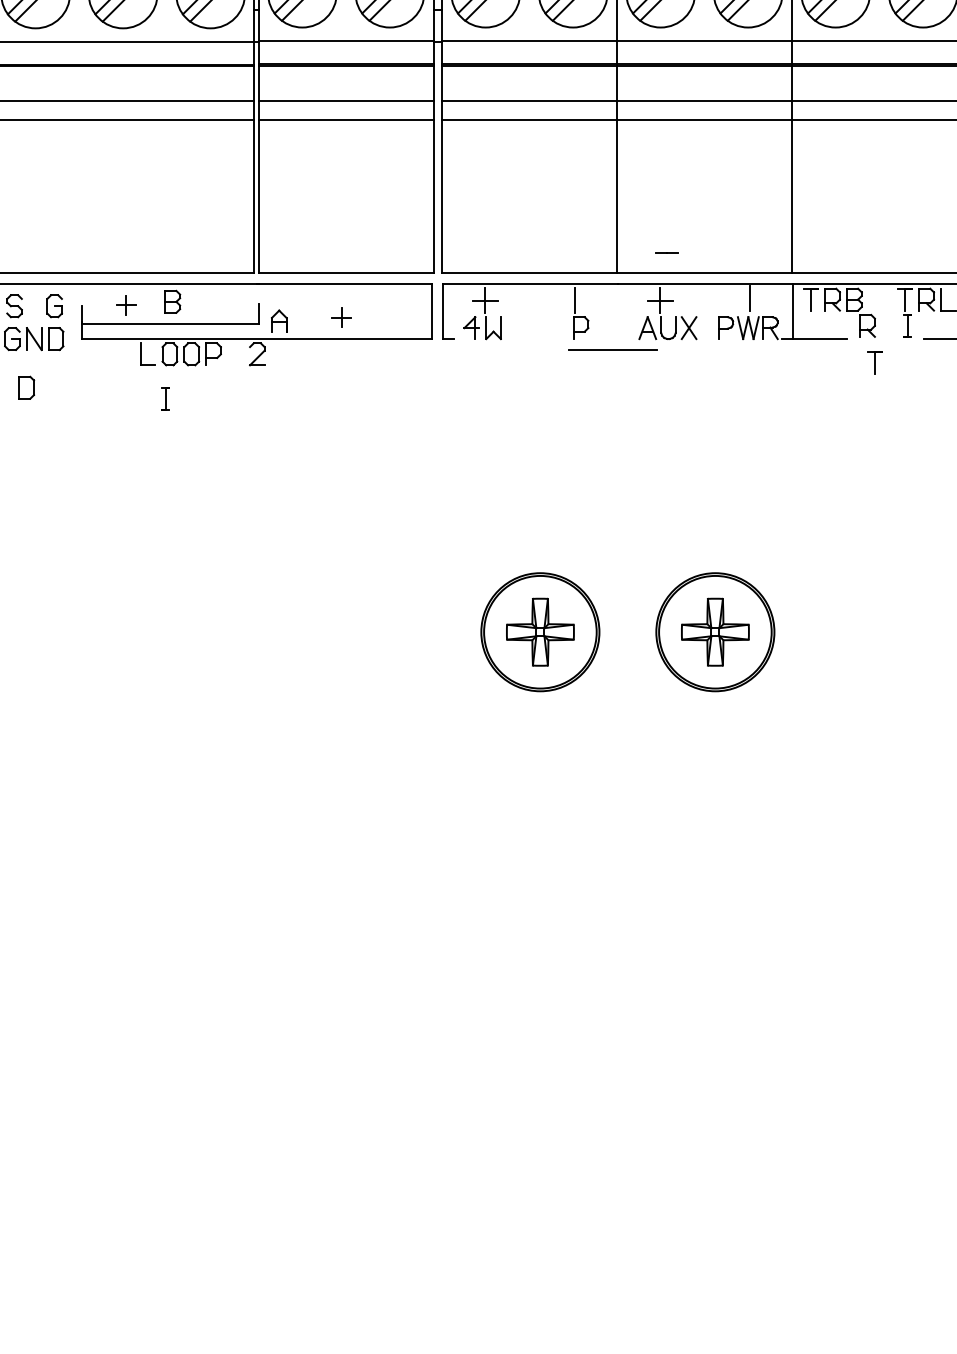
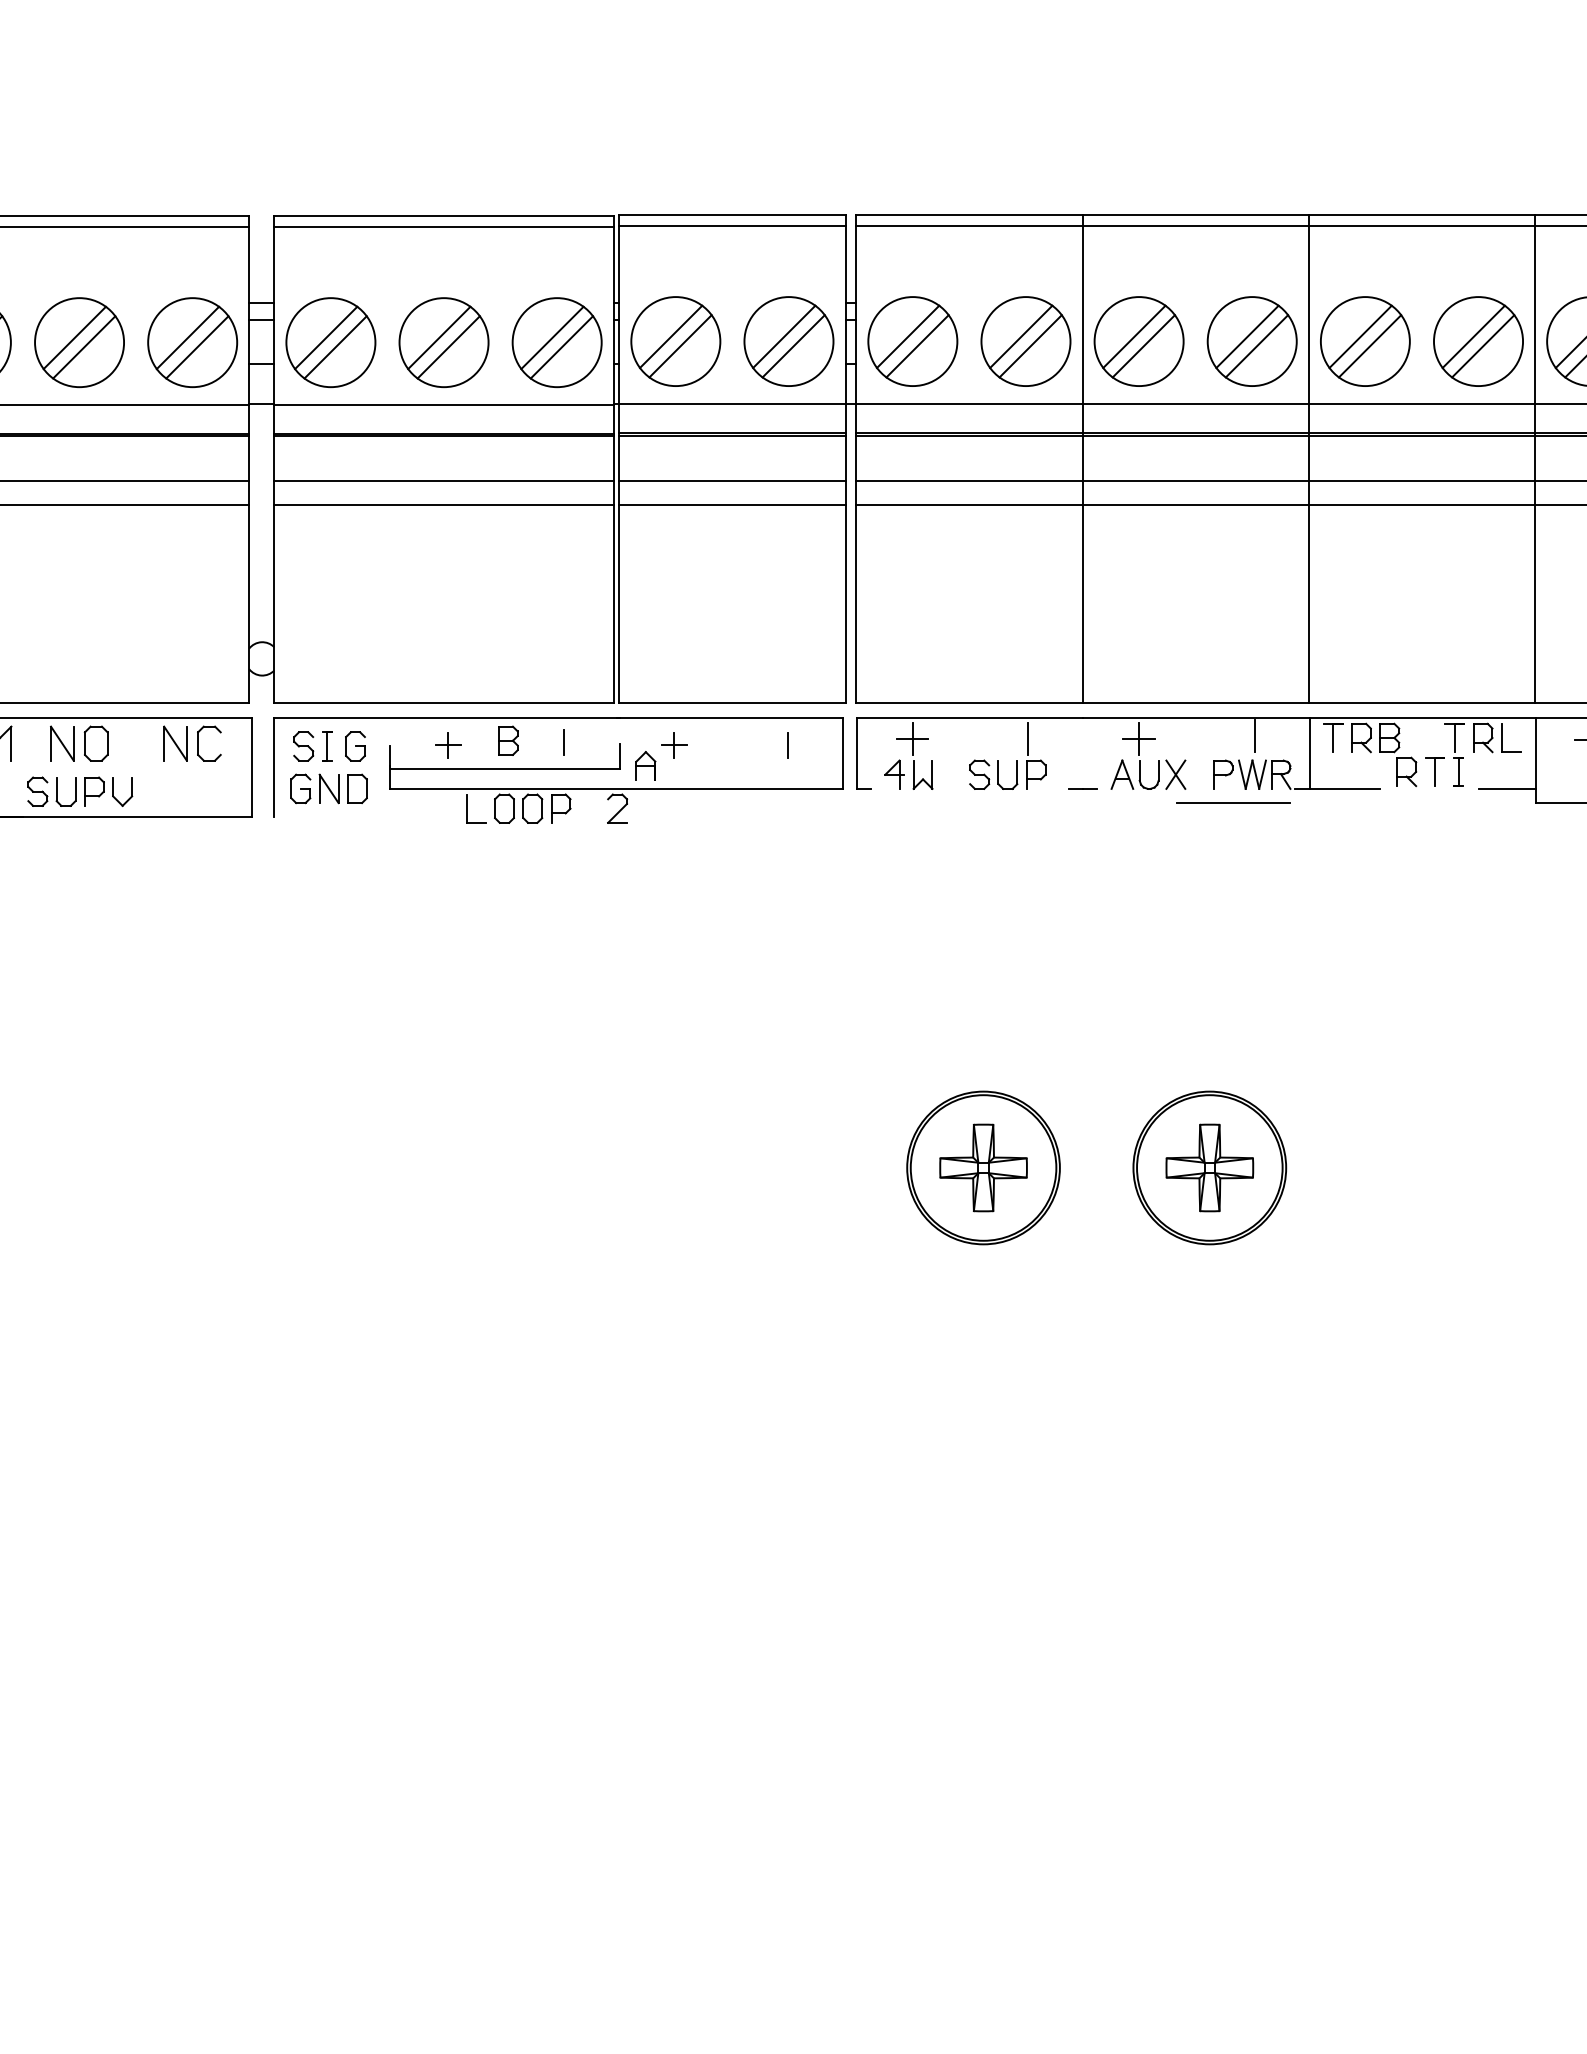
line: (666, 252) -> (1082, 788), moved
line: (216, 303) -> (564, 742), added
line: (388, 304) -> (787, 744), added
part: (341, 317) -> (674, 745), moved
part: (548, 327) -> (993, 774), added
line: (613, 349) -> (1233, 802), moved
part: (874, 362) -> (1434, 771), moved
part: (26, 387) -> (319, 851), removed
part: (166, 399) -> (327, 746), moved

